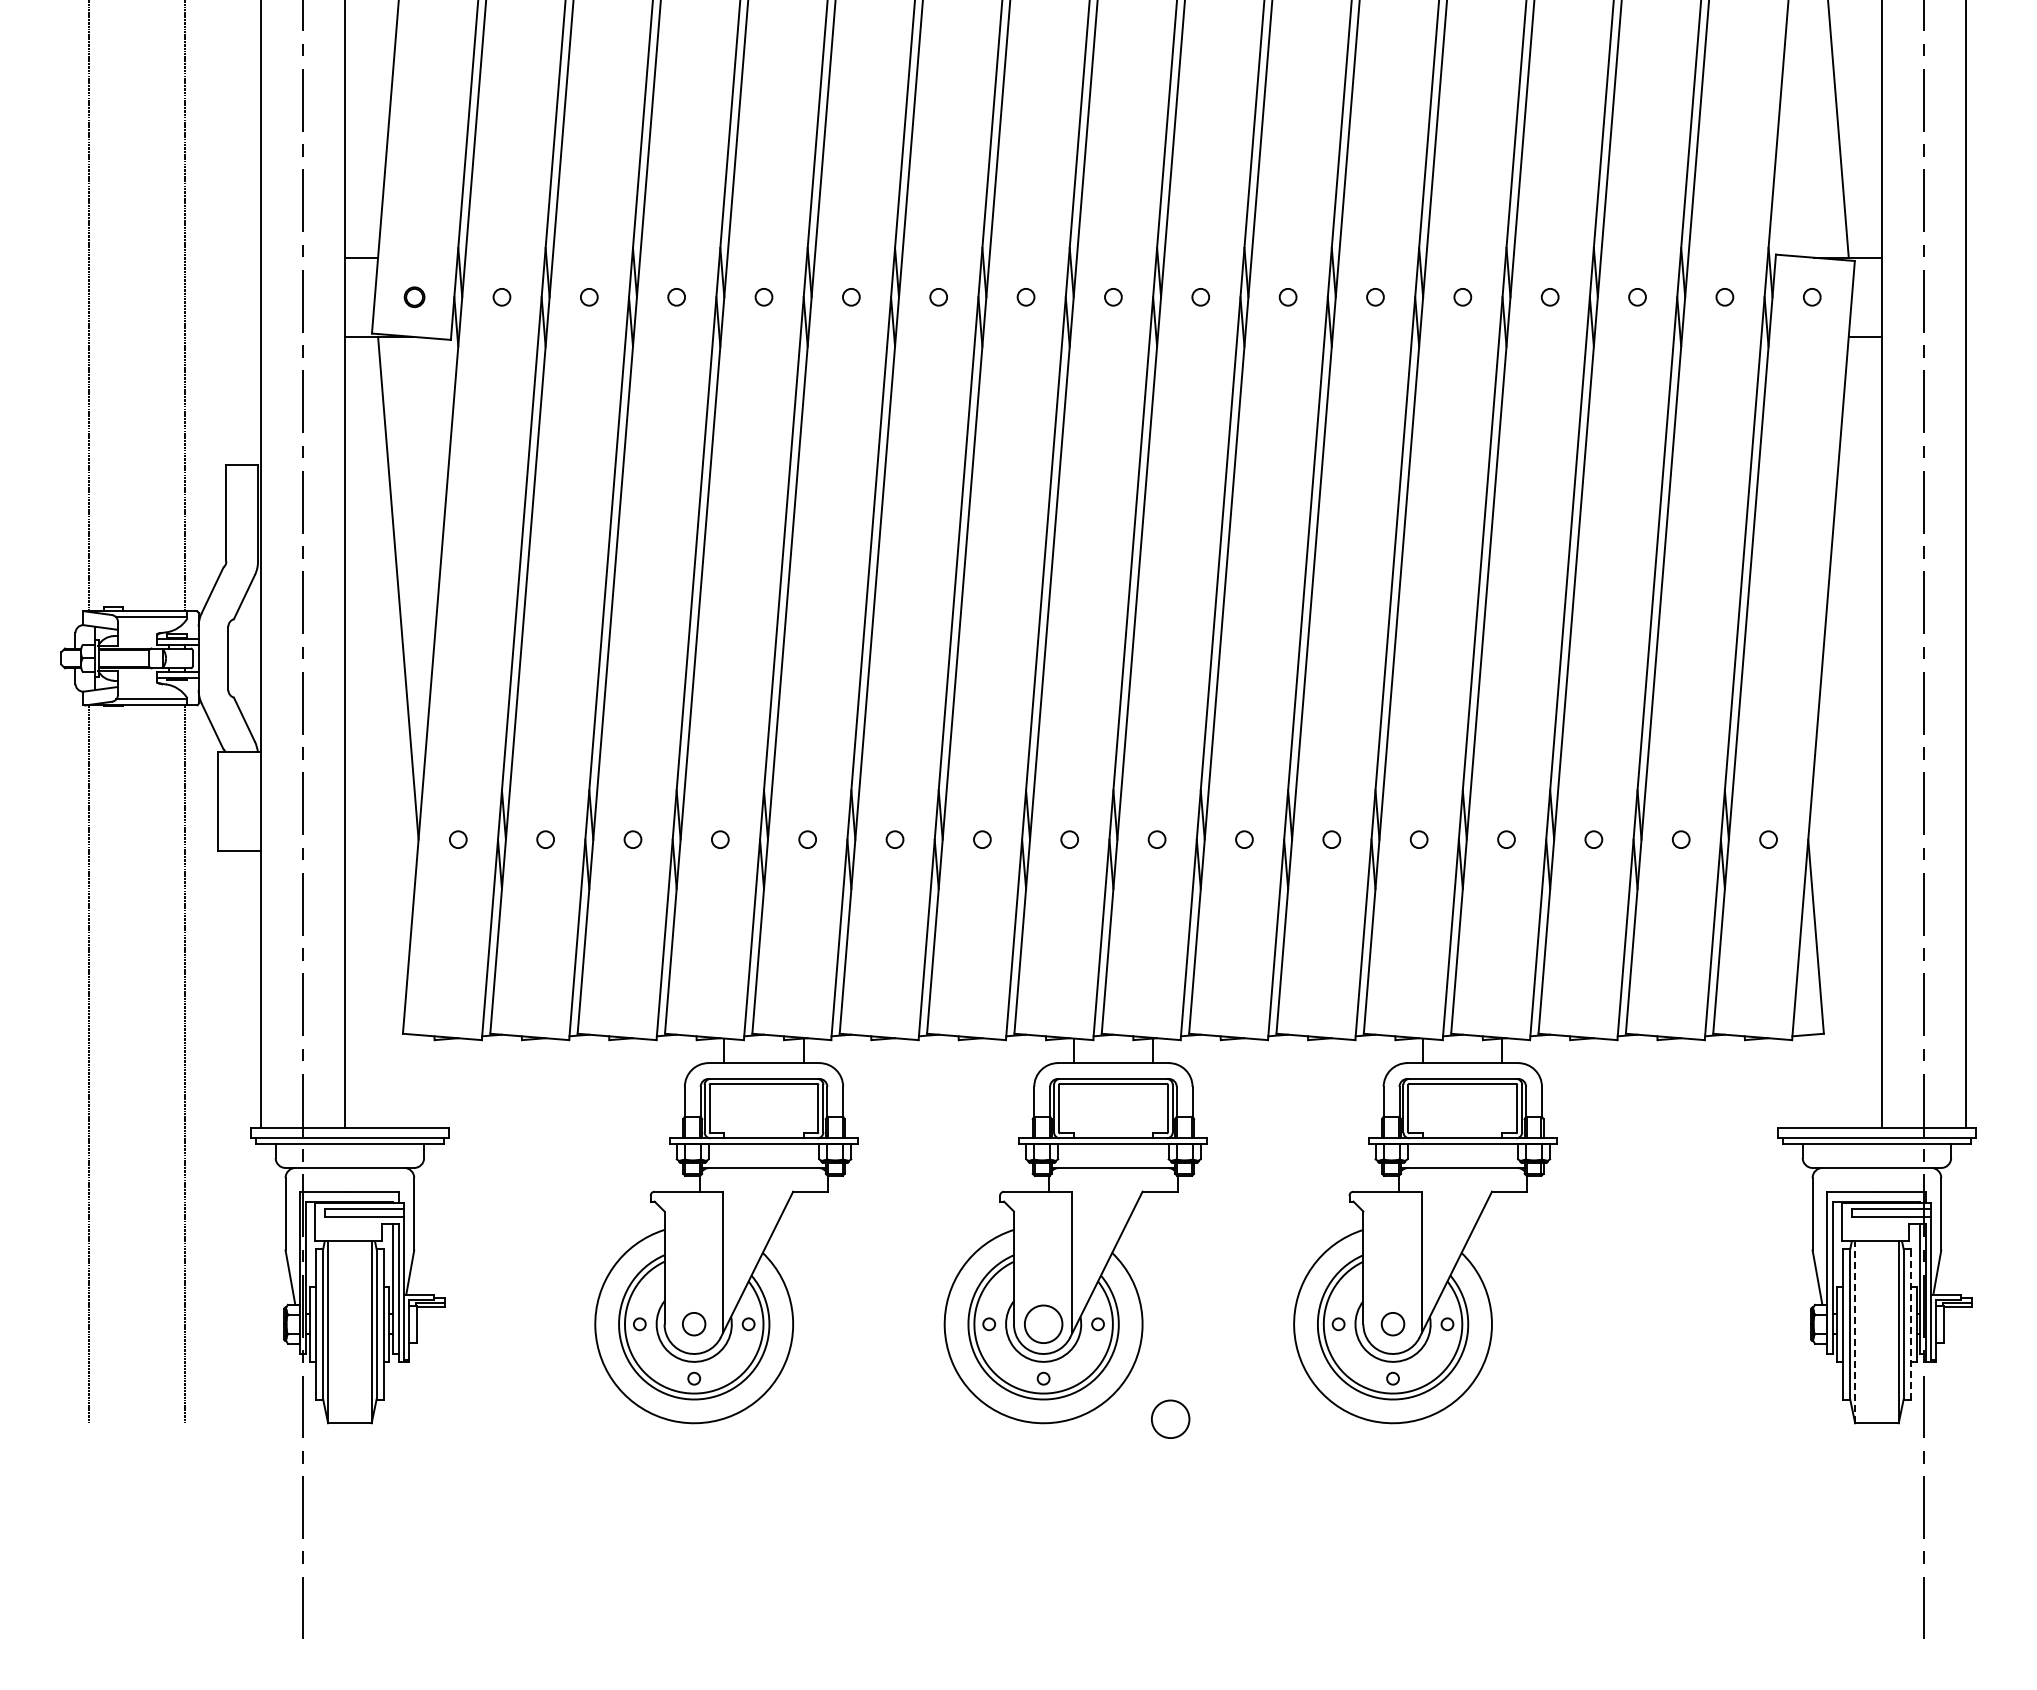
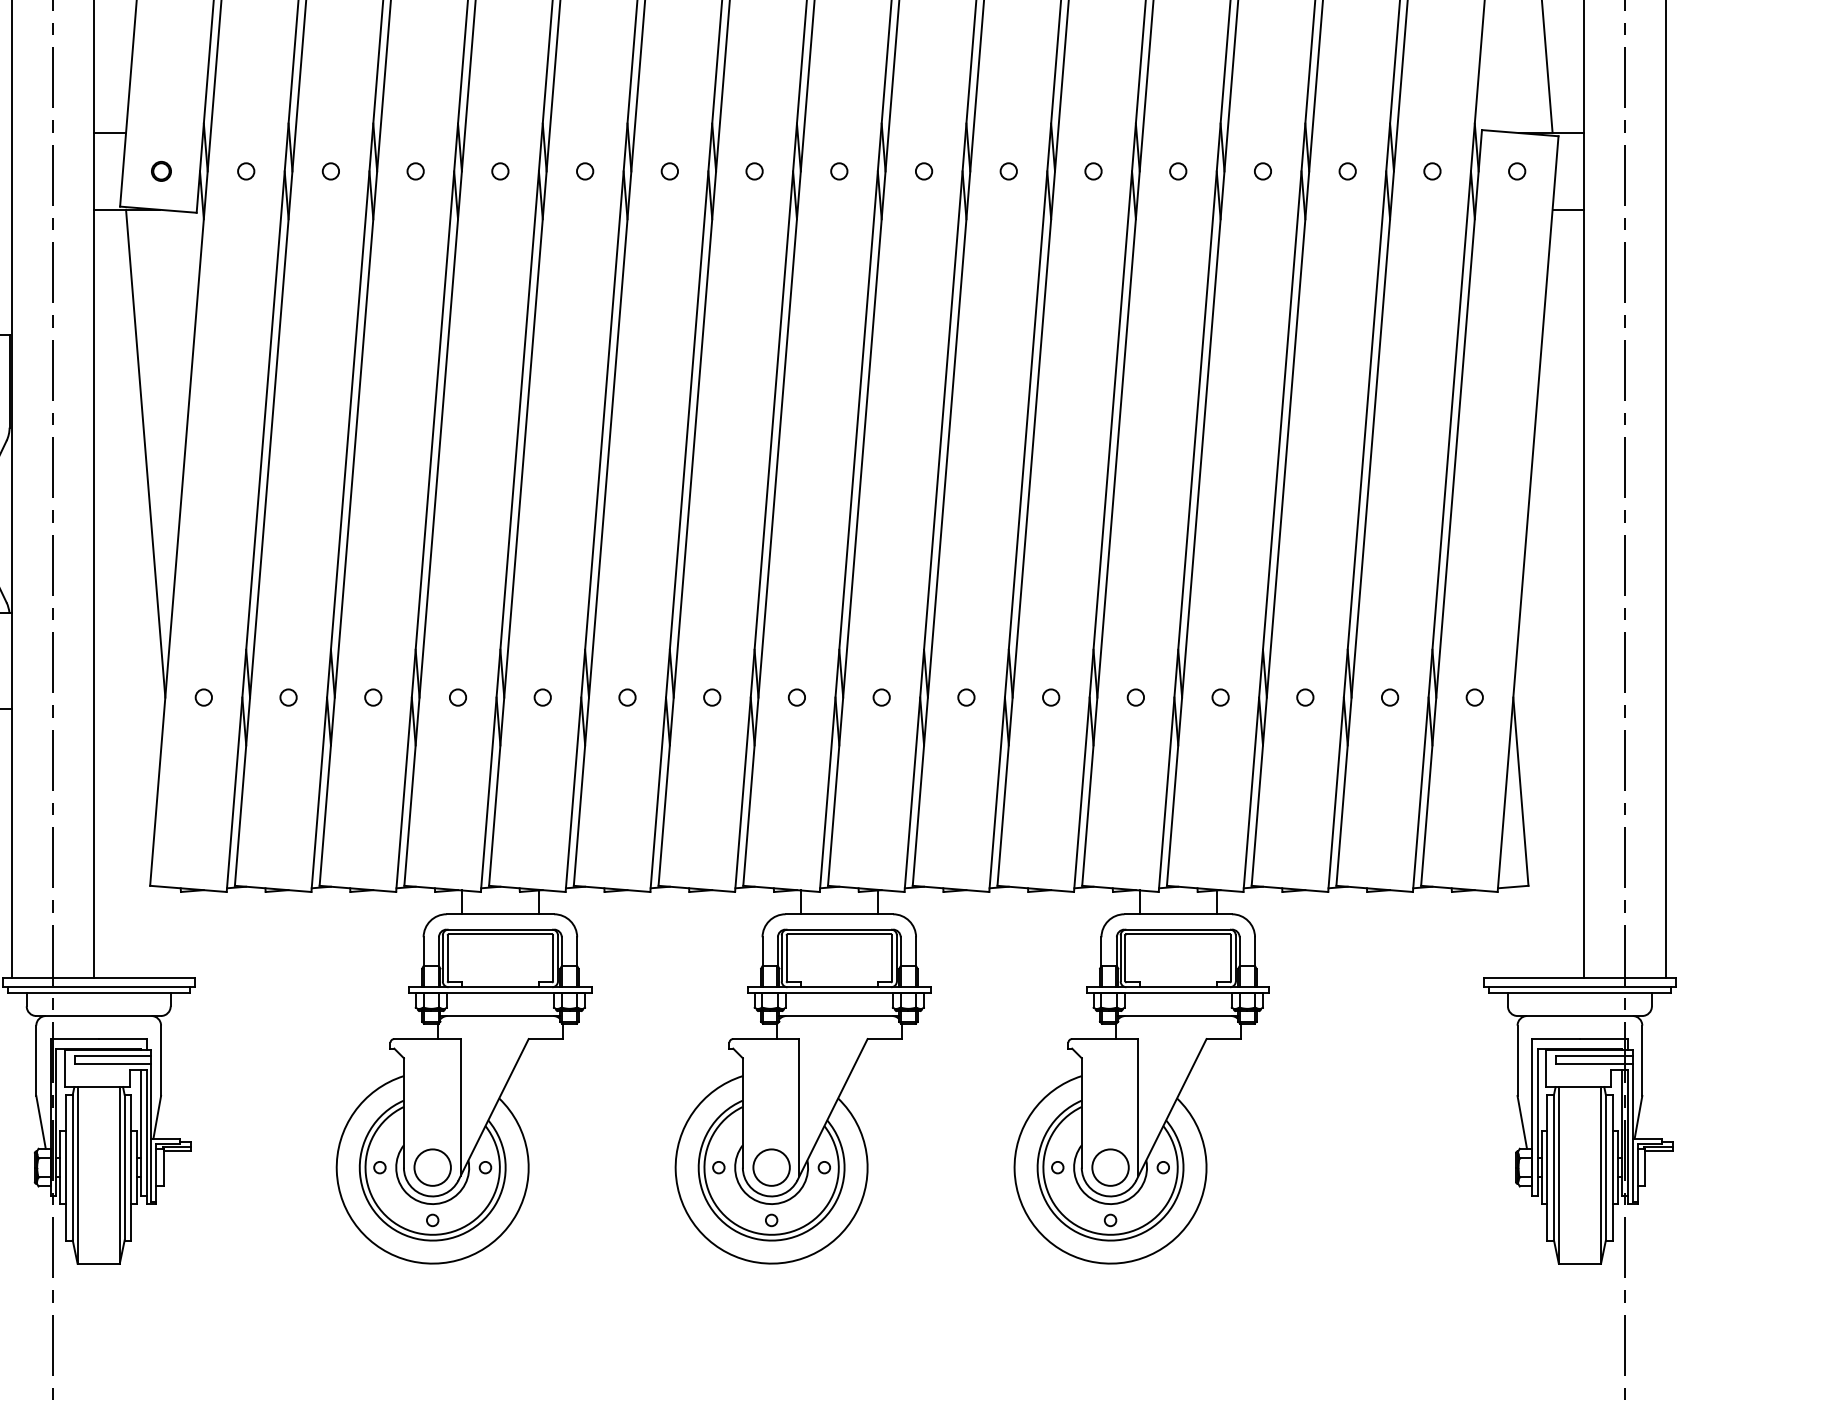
circle: (693, 1323) -> (432, 1166), size x1.67
circle: (1392, 1323) -> (1110, 1166), size x1.67
line: (1910, 1323) -> (1612, 1166), dashed -> solid
line: (1855, 1331) -> (1559, 1174), dashed -> solid
circle: (1170, 1418) -> (894, 1259), removed

